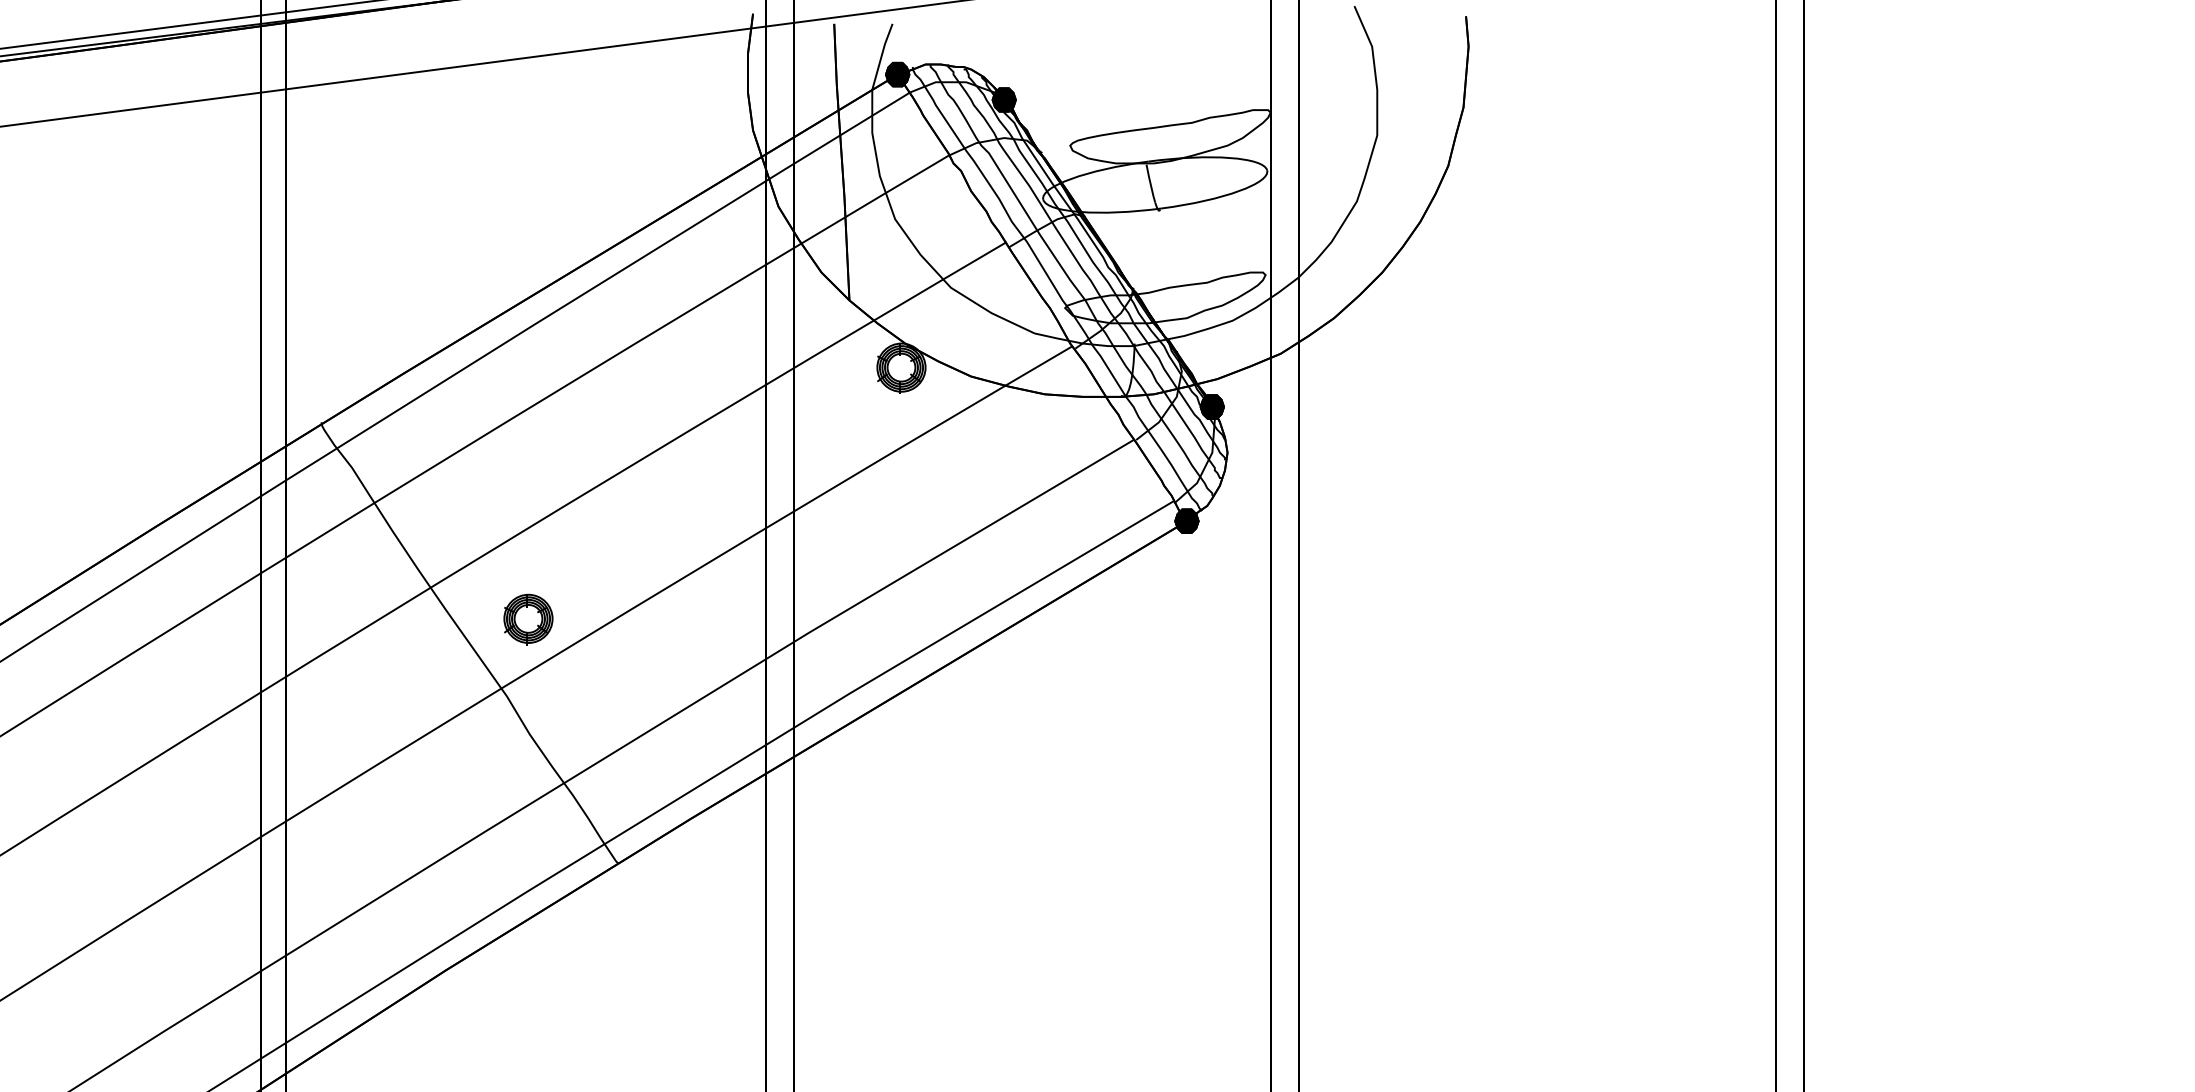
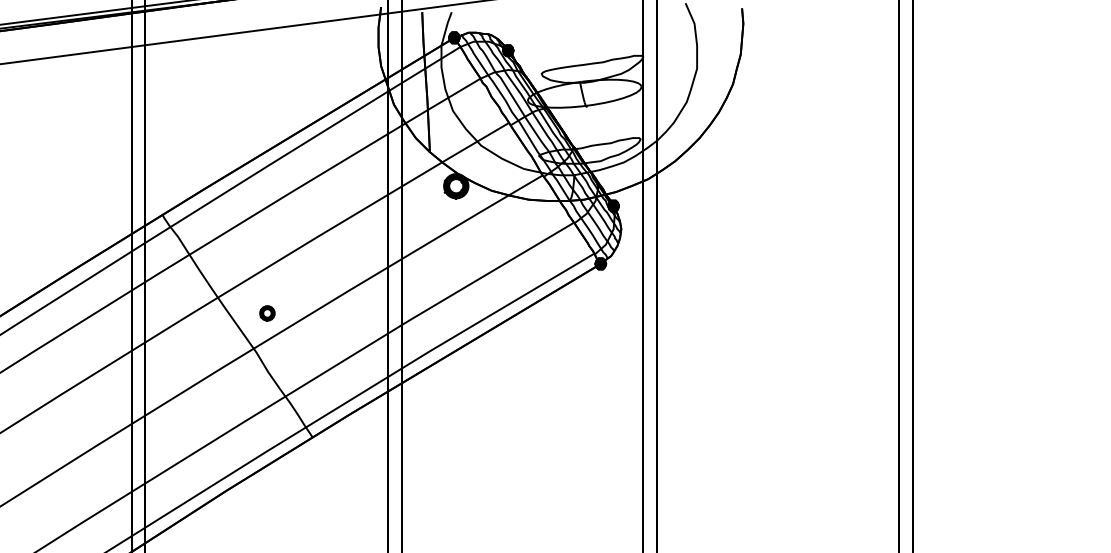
part: (528, 619) -> (267, 313), size x0.6

